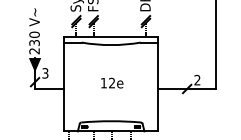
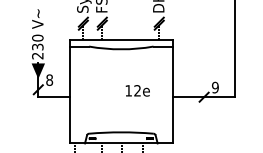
text: (45, 73) -> (49, 80), 3 -> 8
text: (197, 80) -> (215, 87), 2 -> 9
text: (112, 82) -> (138, 90), moved

